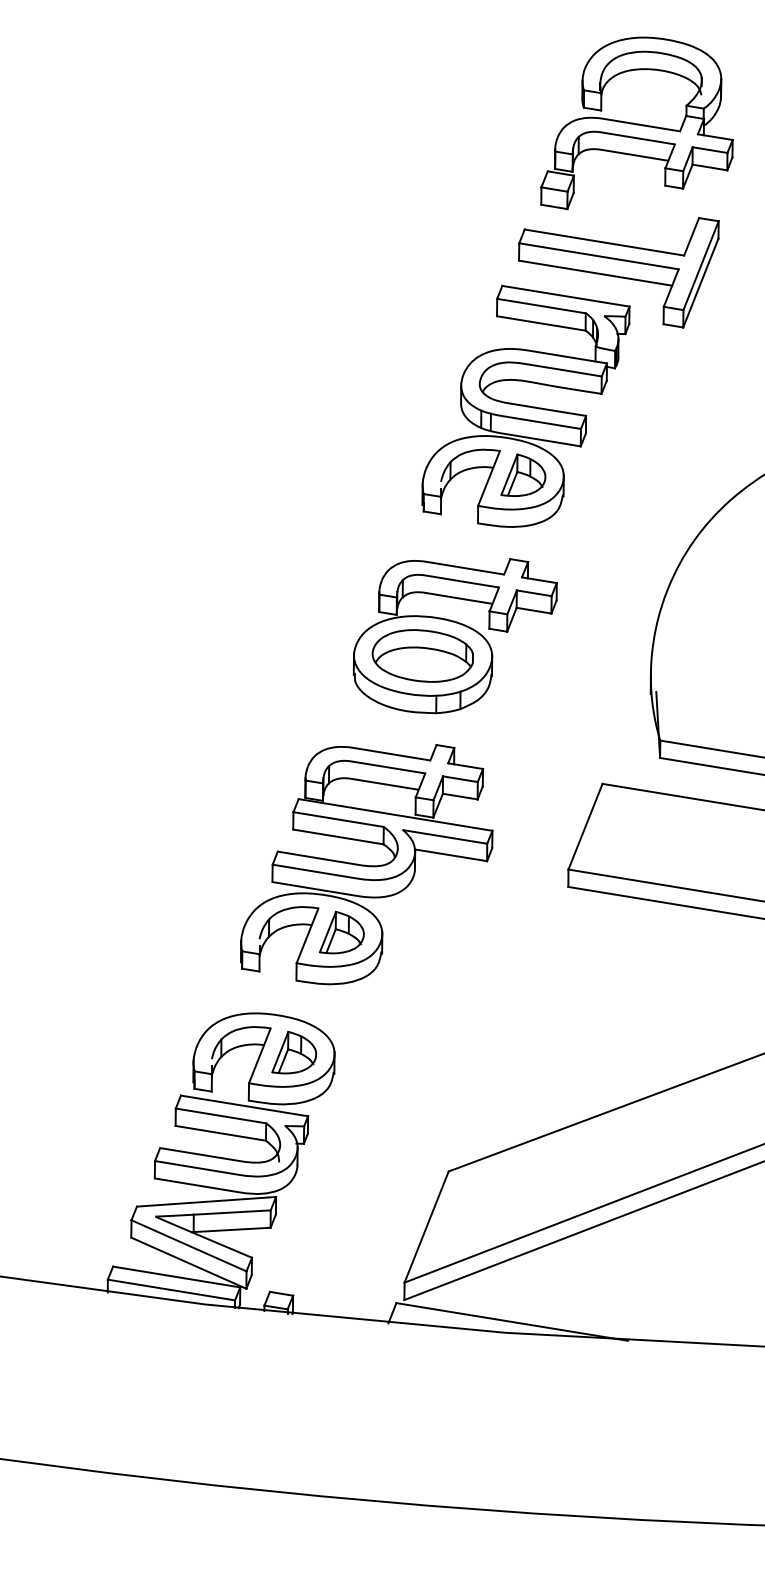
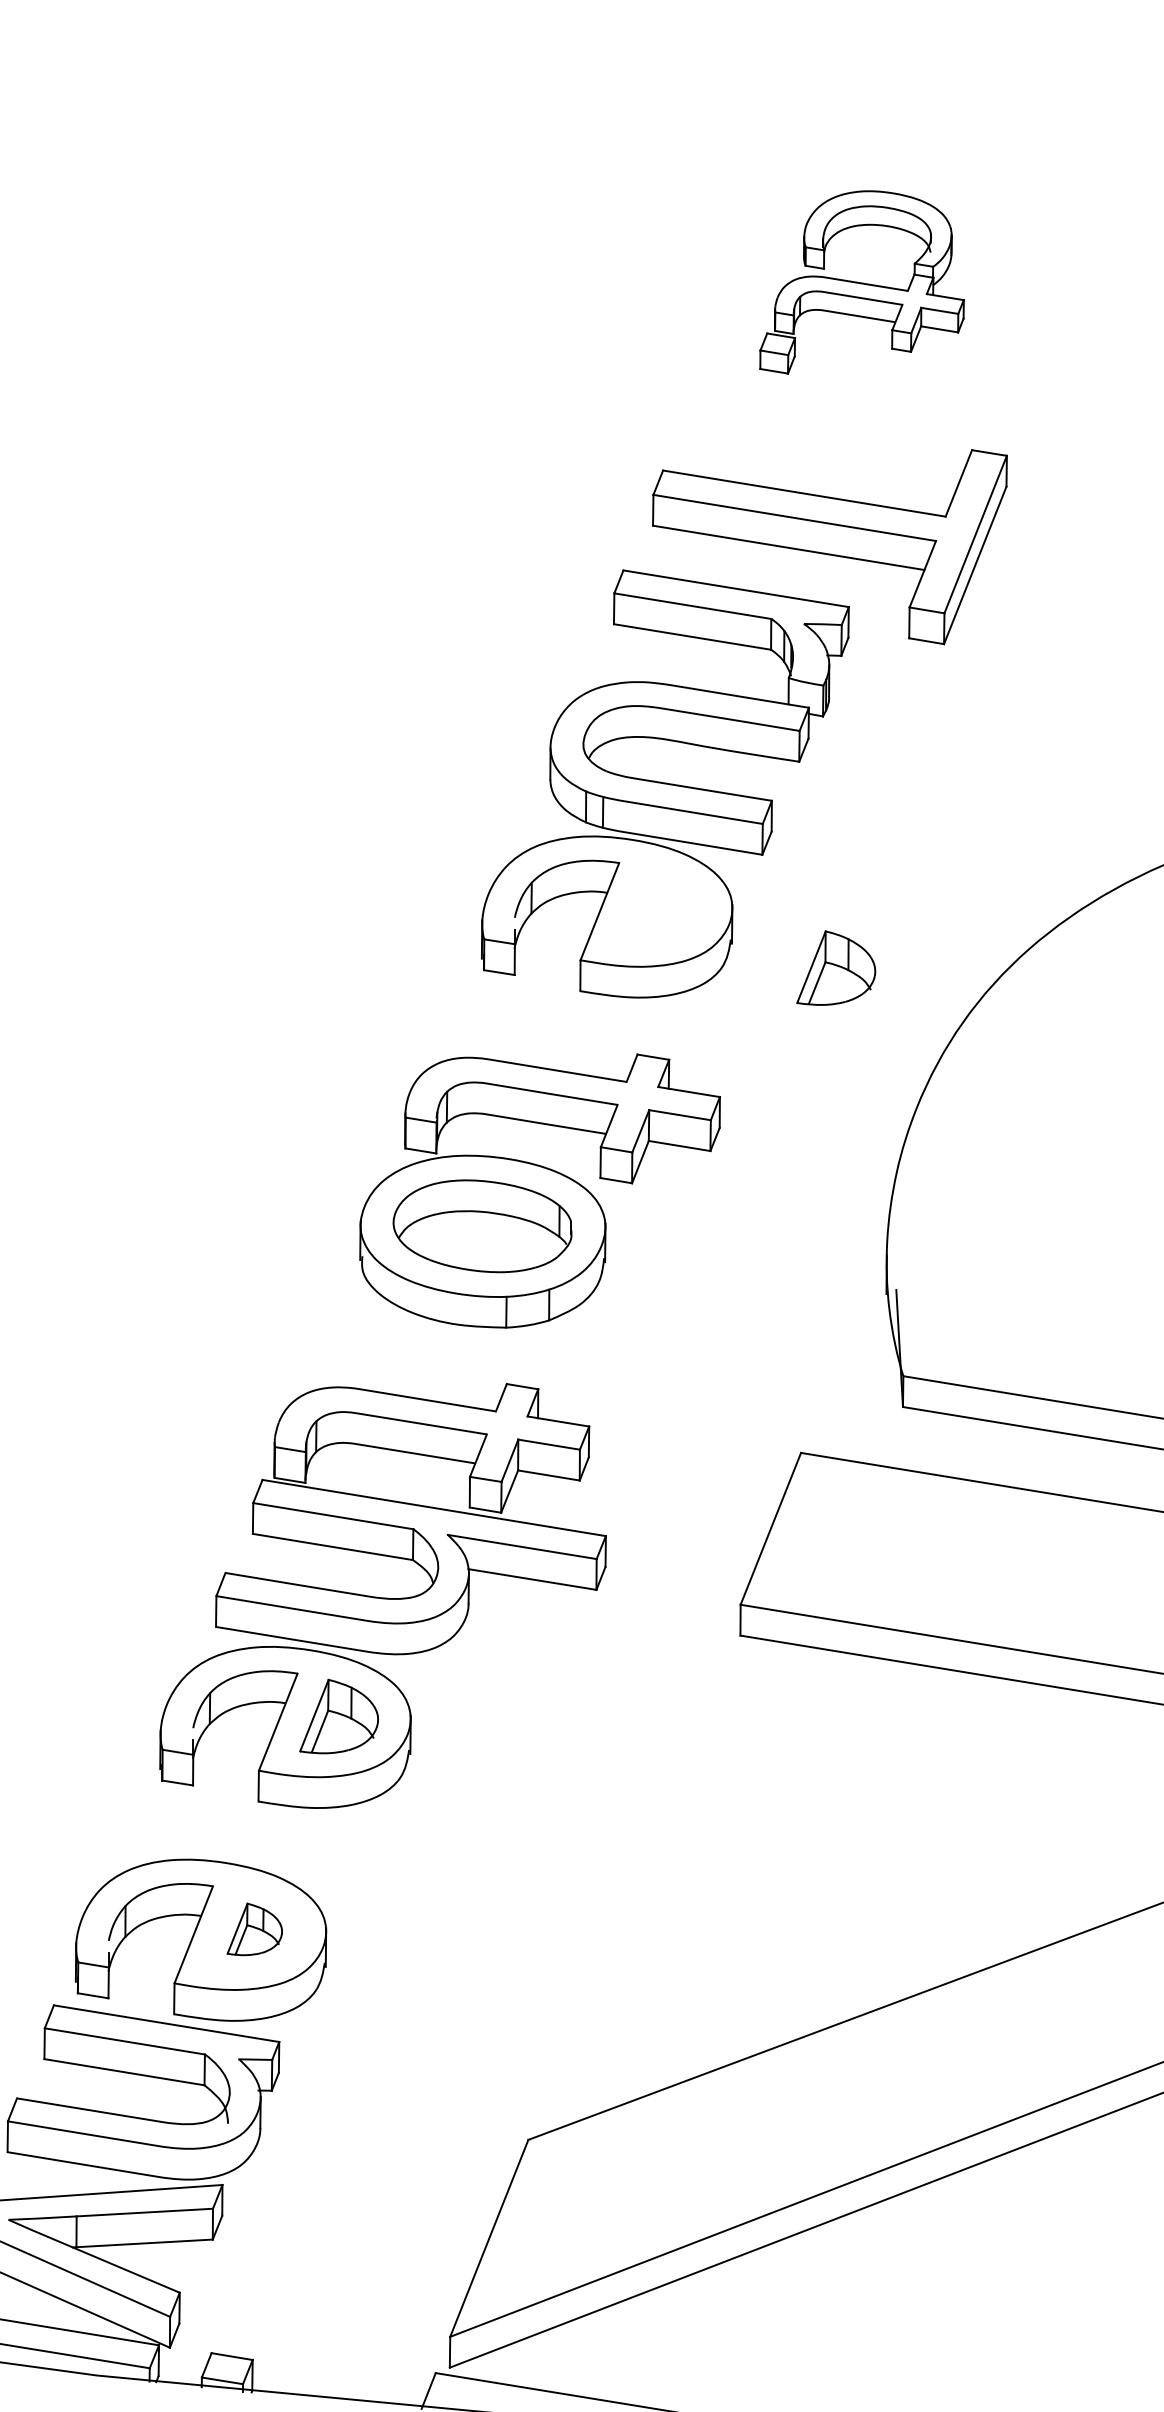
part: (636, 123) -> (861, 282), size x0.6
part: (523, 474) -> (836, 966), moved
part: (294, 1052) -> (255, 1928), size x0.7

